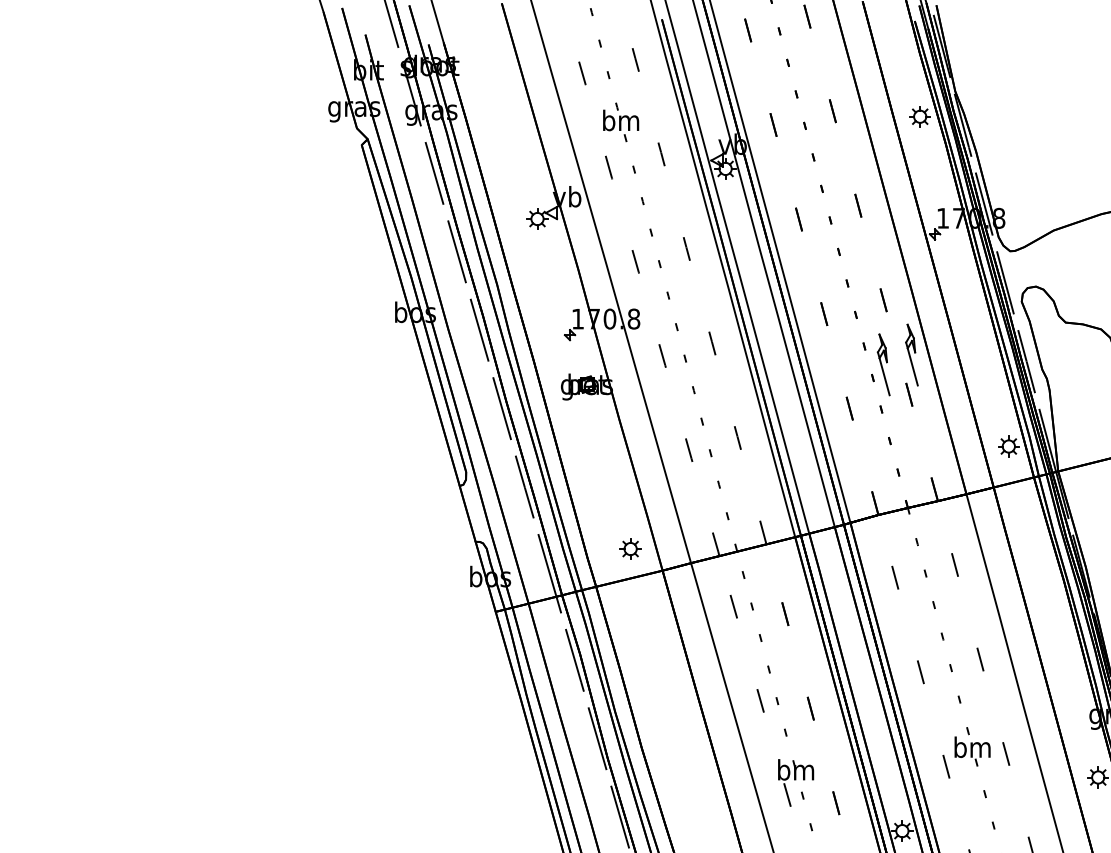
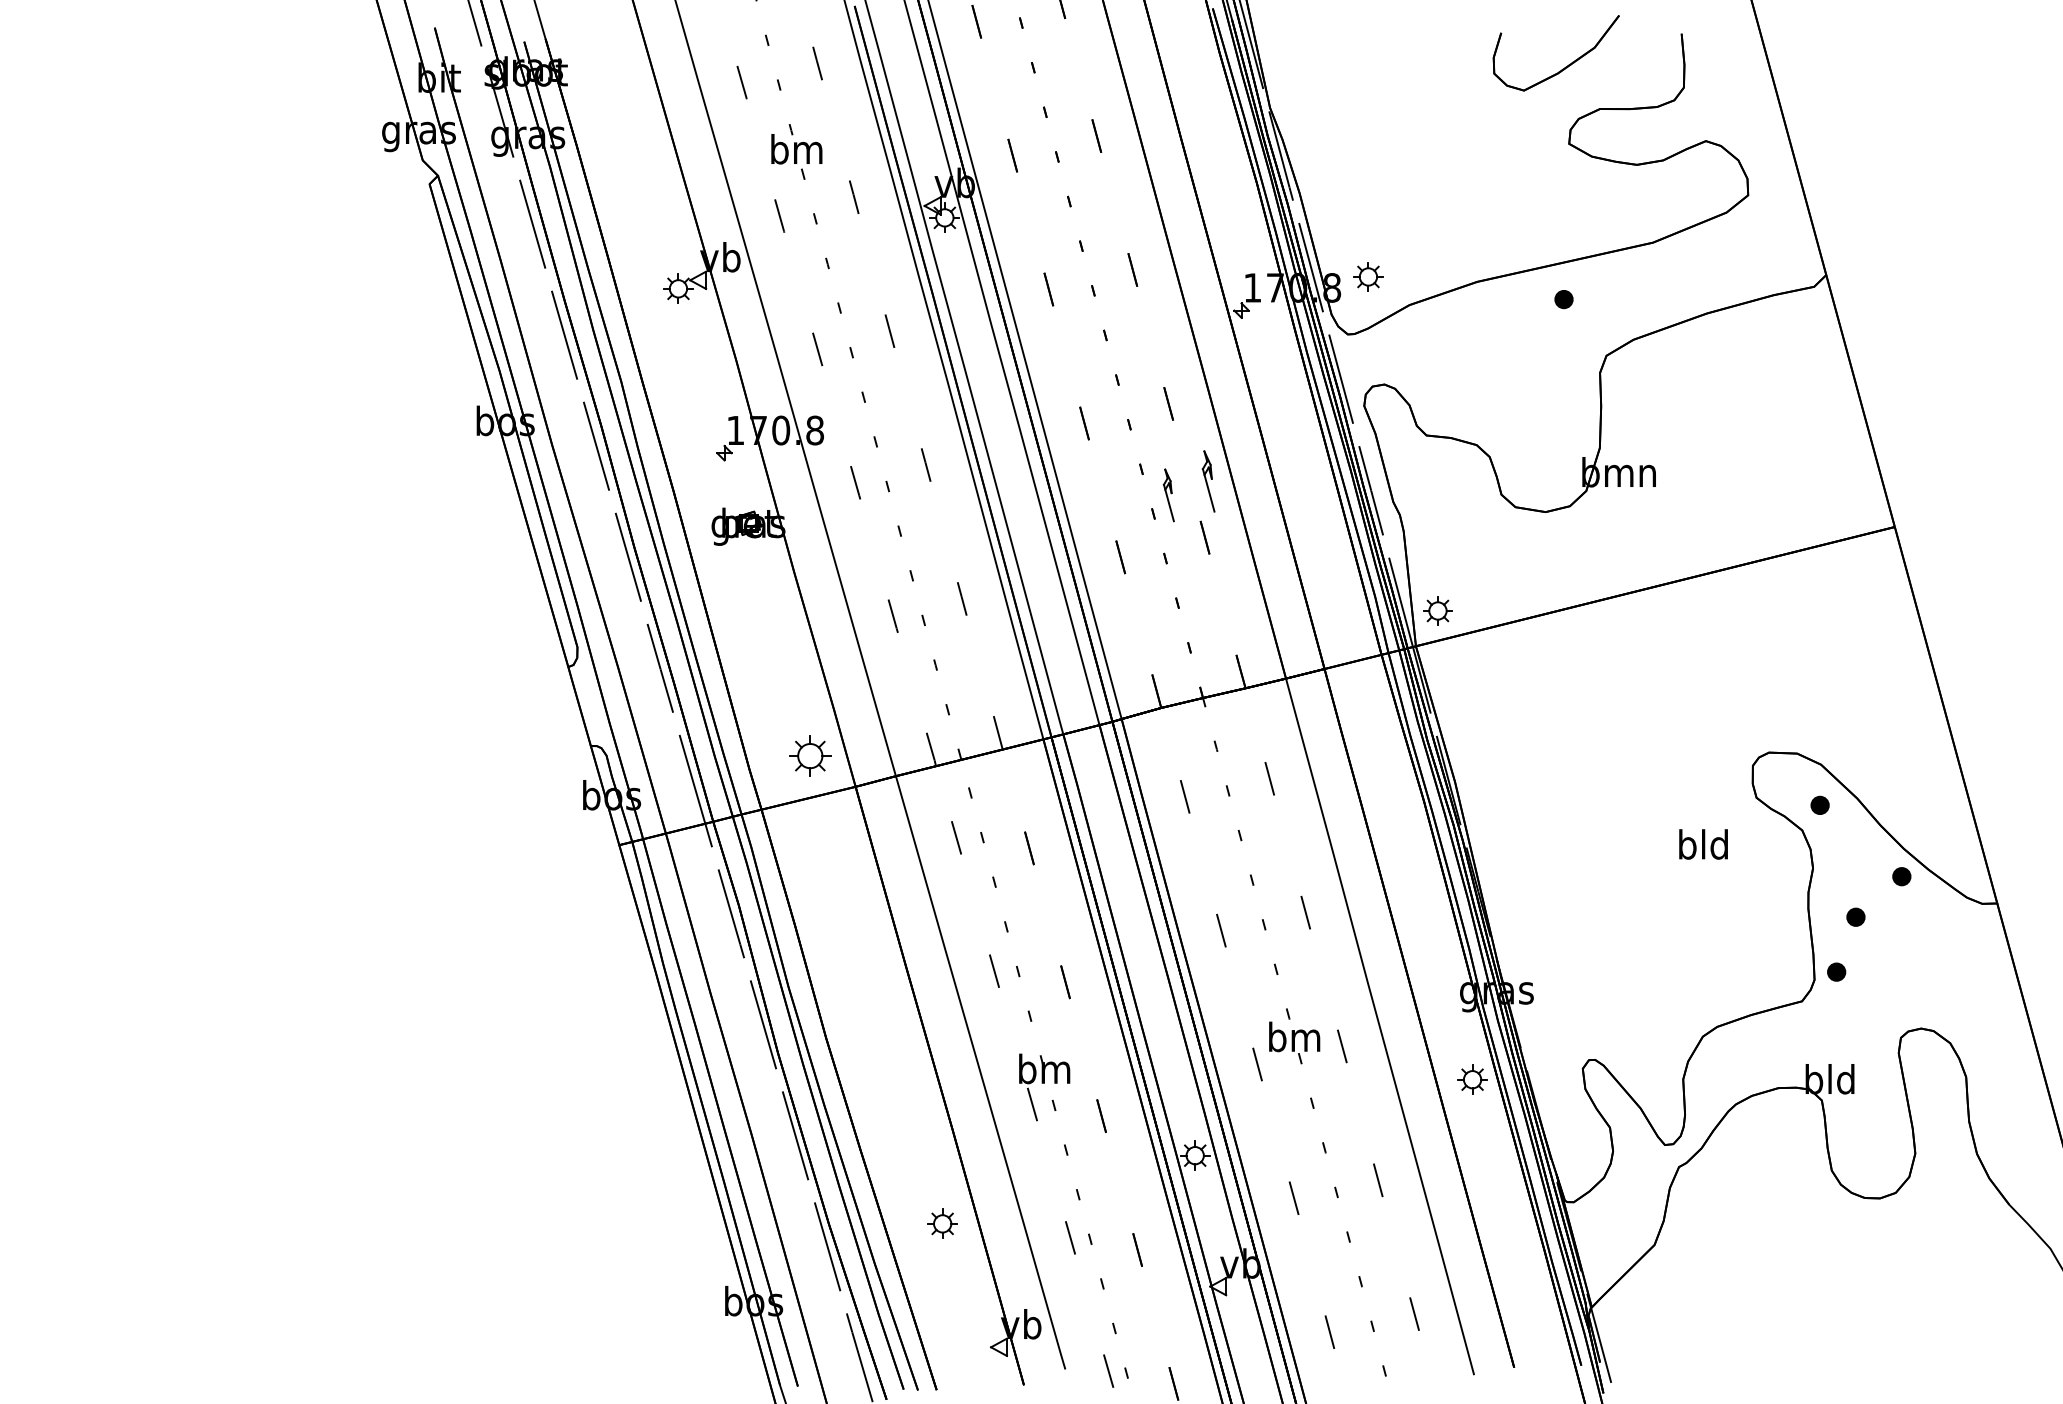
part: (920, 116) -> (1368, 276), moved
part: (911, 355) -> (1208, 481), size x0.7
part: (883, 364) -> (1168, 495), size x0.6
part: (1008, 446) -> (1437, 610), moved
part: (630, 549) -> (810, 756), size x1.4

